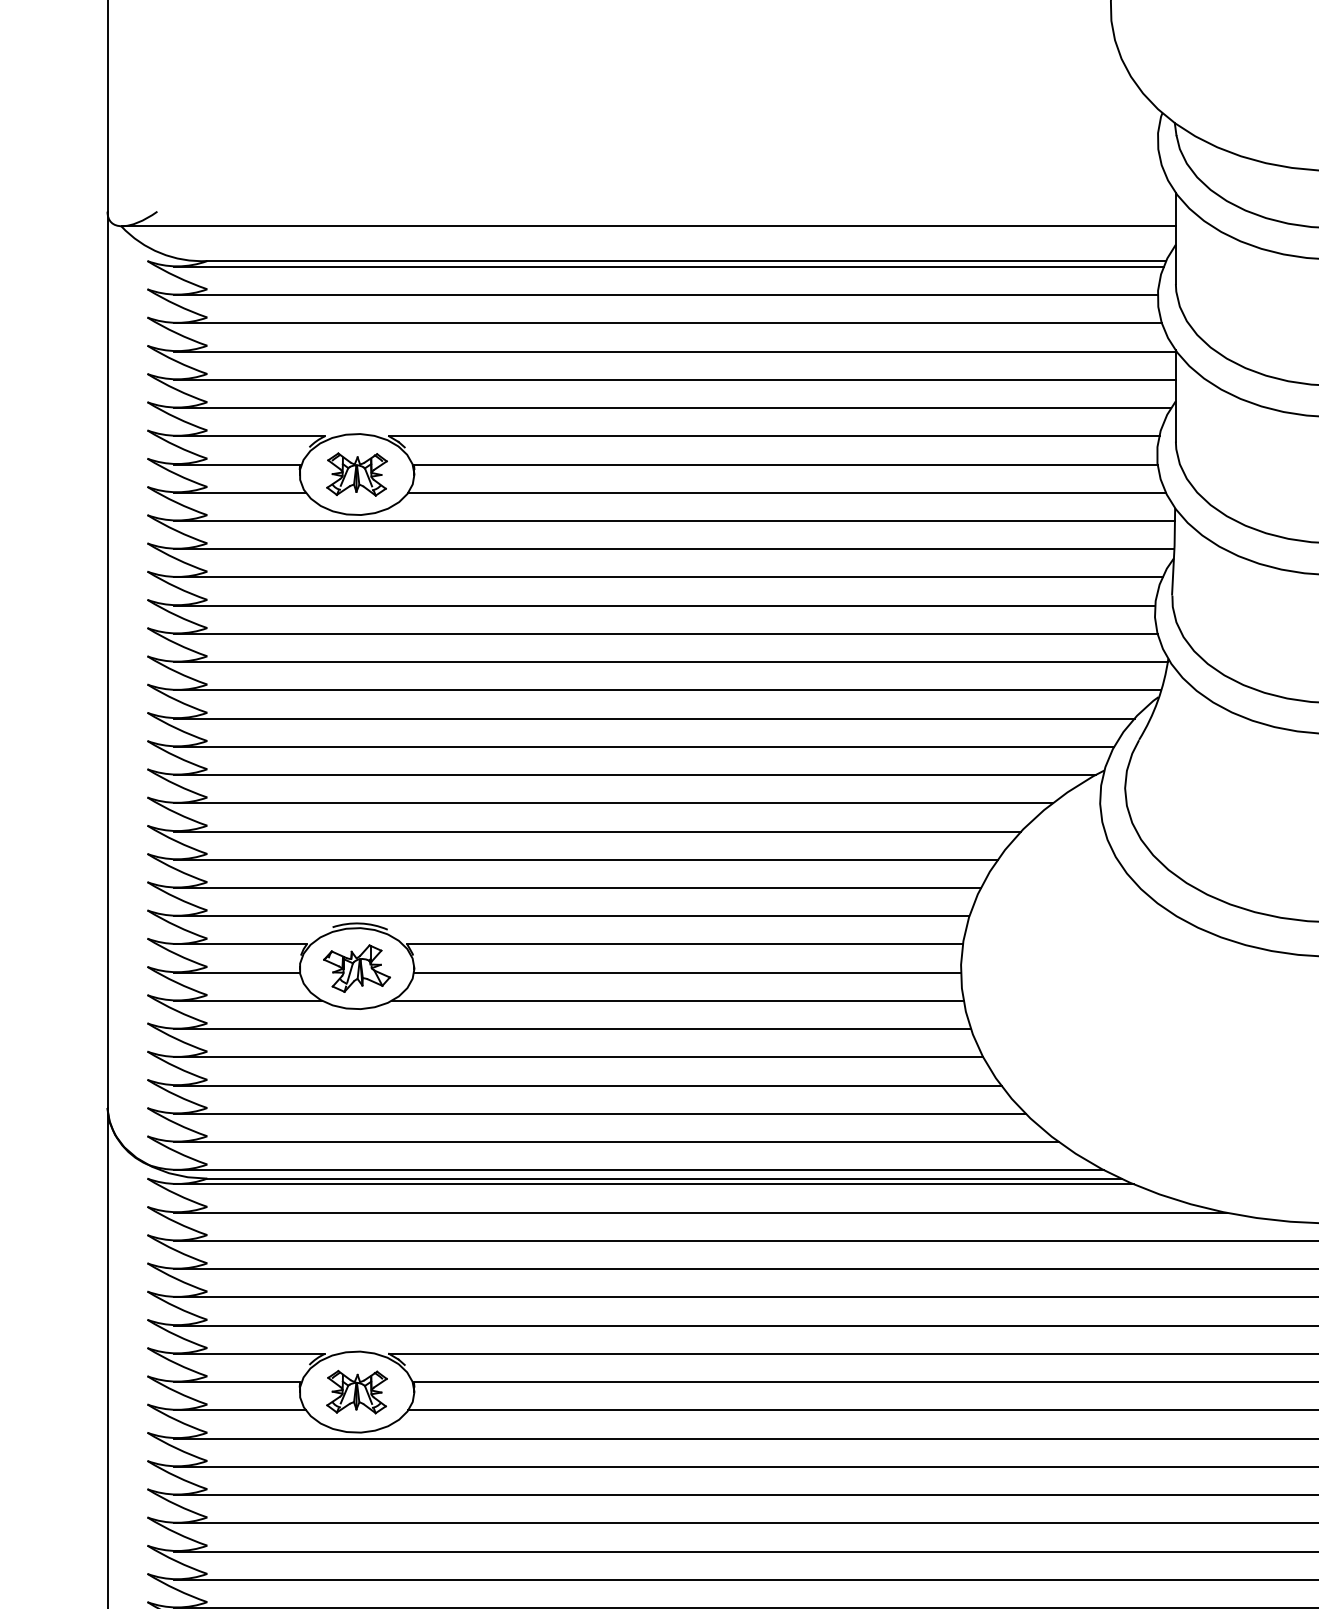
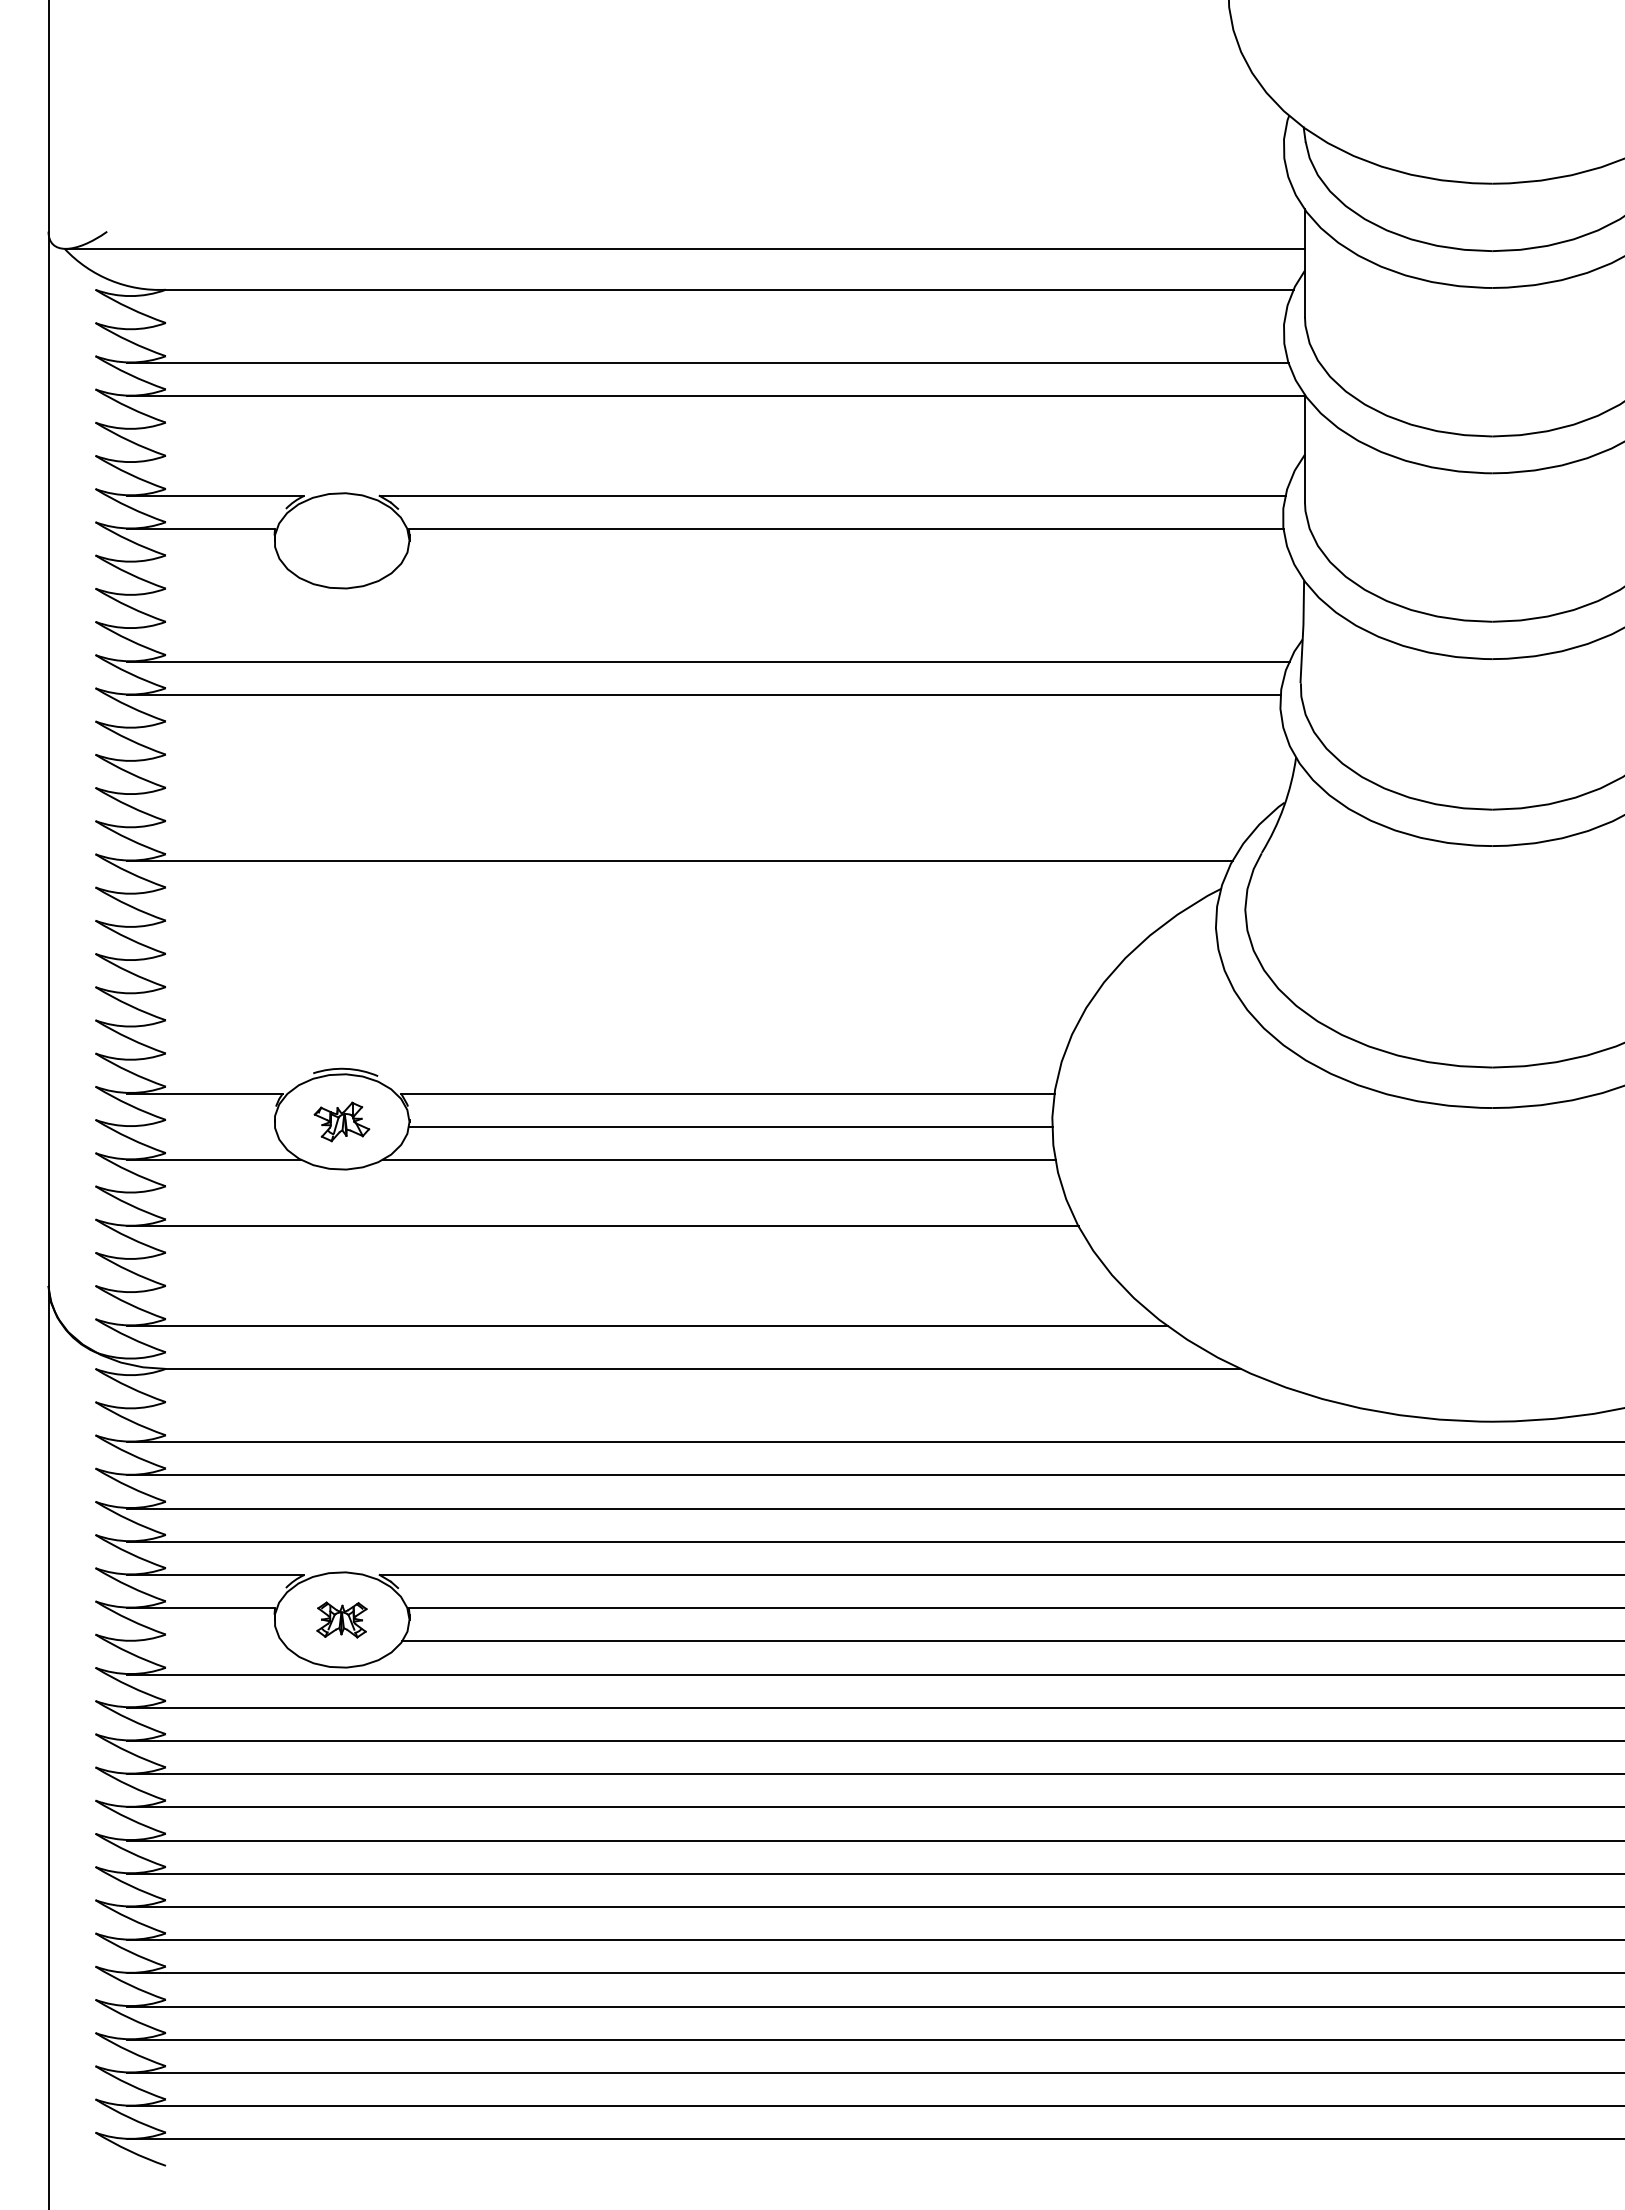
line: (669, 266) -> (709, 296), removed
line: (666, 294) -> (705, 329), removed
line: (674, 379) -> (715, 429), removed
line: (672, 407) -> (713, 462), removed
part: (356, 474) -> (341, 540), removed
line: (240, 492) -> (204, 562), removed
line: (786, 492) -> (847, 562), removed
line: (674, 520) -> (715, 595), removed
line: (674, 549) -> (715, 628), removed
line: (666, 634) -> (705, 728), removed
line: (671, 662) -> (711, 761), removed
line: (667, 690) -> (707, 794), removed
line: (654, 718) -> (691, 827), removed
line: (634, 775) -> (668, 894), removed
line: (613, 803) -> (643, 927), removed
line: (598, 831) -> (625, 960), removed
line: (586, 859) -> (611, 993), removed
line: (577, 888) -> (601, 1027), removed
line: (571, 916) -> (594, 1060), removed
part: (356, 968) -> (341, 1121), size x0.7
line: (236, 972) -> (200, 1126), removed
line: (572, 1029) -> (595, 1193), removed
line: (587, 1085) -> (613, 1259), removed
line: (599, 1113) -> (627, 1292), removed
line: (639, 1170) -> (674, 1359), removed
line: (654, 1184) -> (691, 1375), removed
line: (700, 1213) -> (745, 1409), removed
part: (356, 1391) -> (341, 1619), size x0.7
line: (240, 1410) -> (204, 1641), removed

